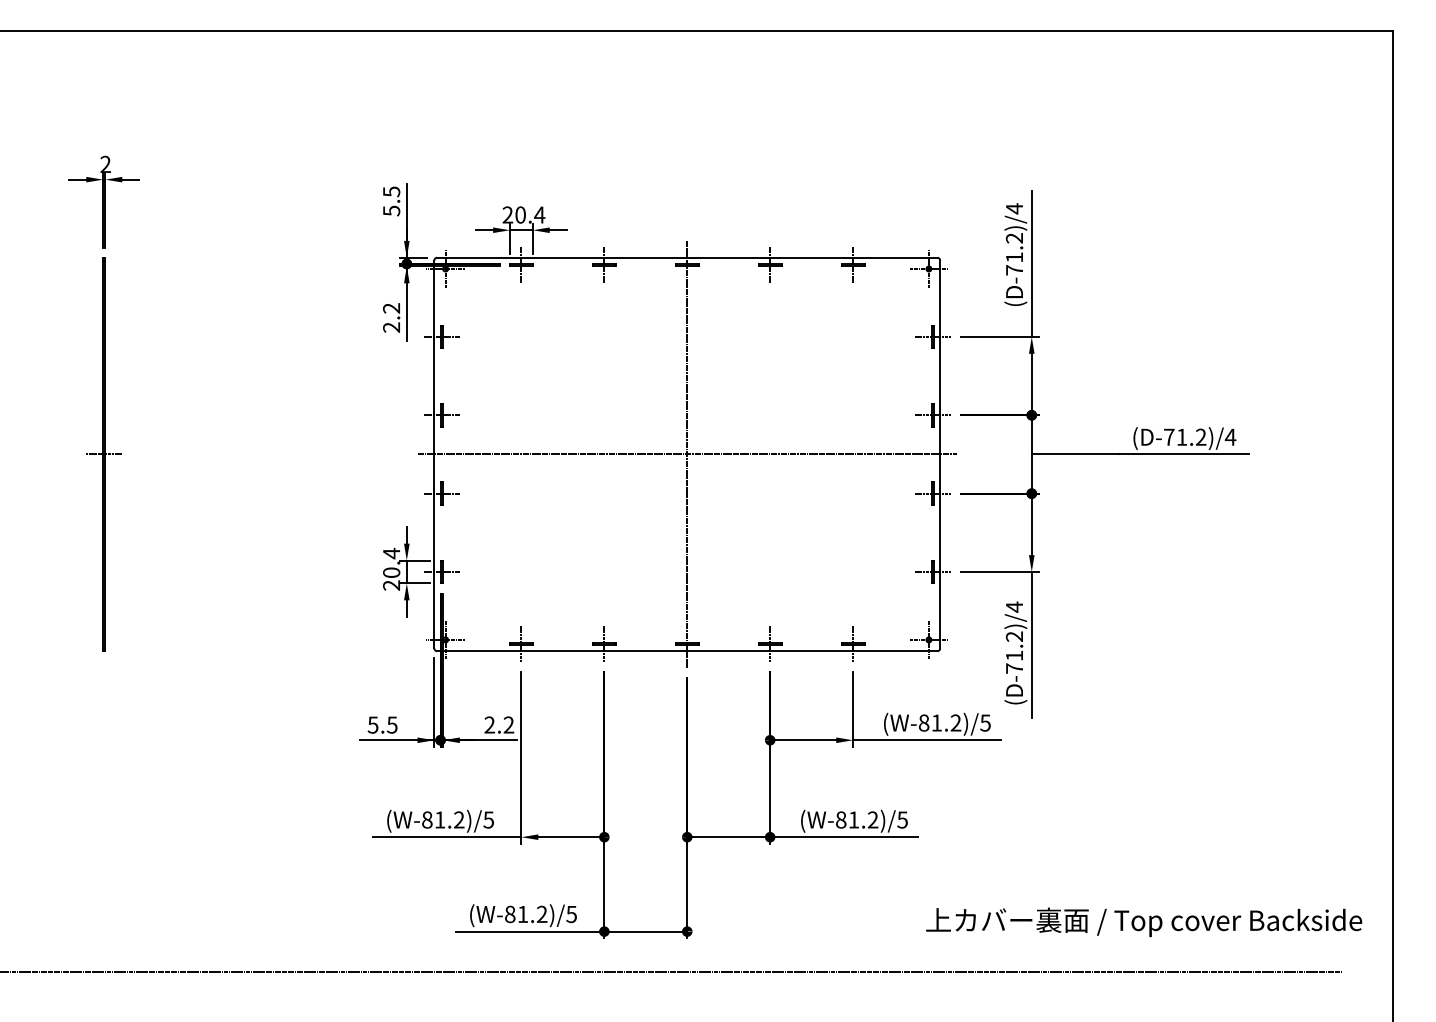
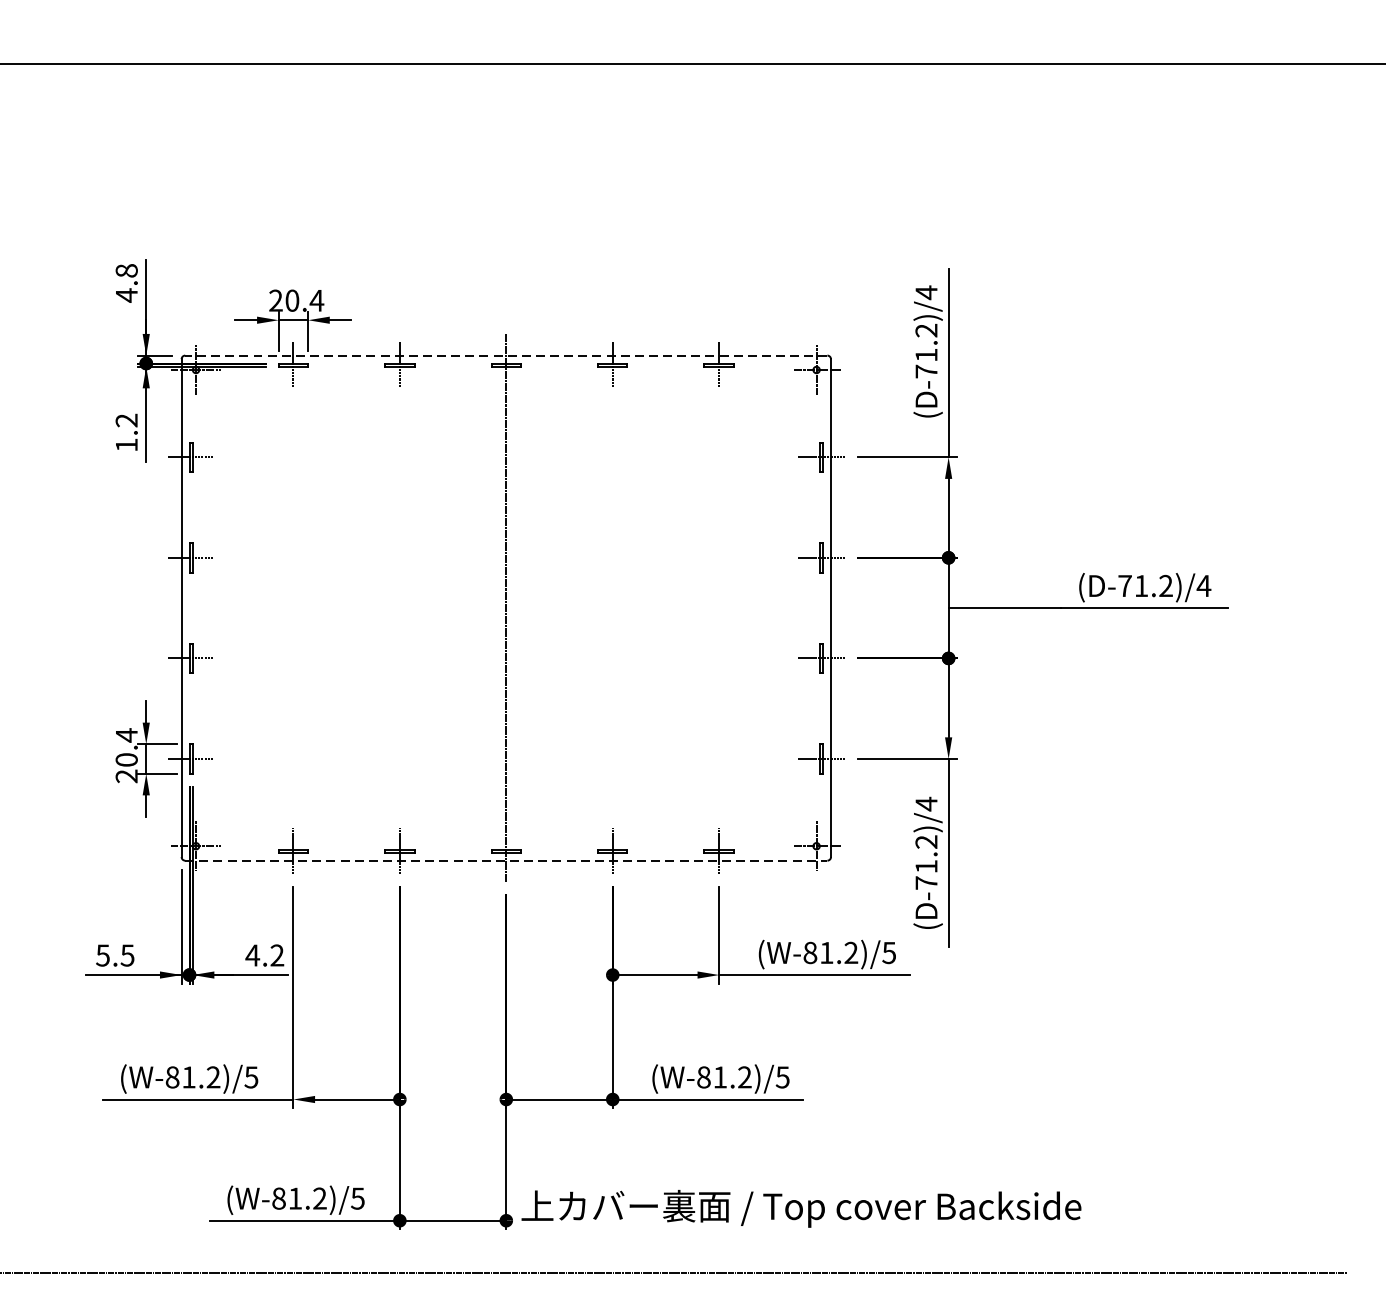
text: (391, 201) -> (126, 283), 5.5 -> 4.8
line: (686, 257) -> (505, 355), solid -> dashed
text: (391, 327) -> (126, 445), 2.2 -> 1.2
line: (687, 454) -> (506, 608), removed
line: (687, 651) -> (506, 861), solid -> dashed
text: (489, 724) -> (252, 954), 2.2 -> 4.2
text: (1144, 922) -> (801, 1209), moved

